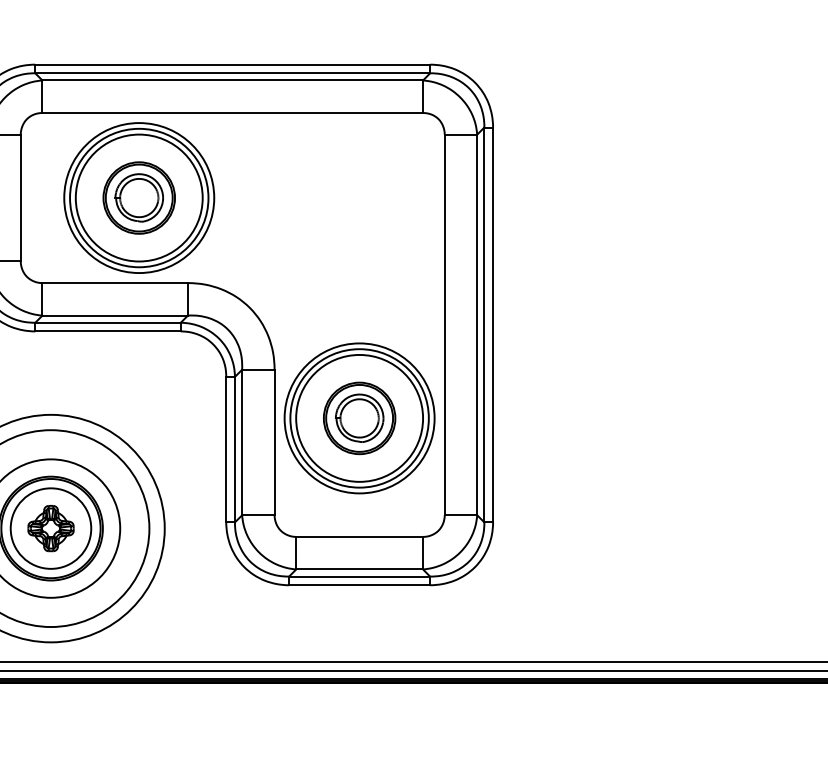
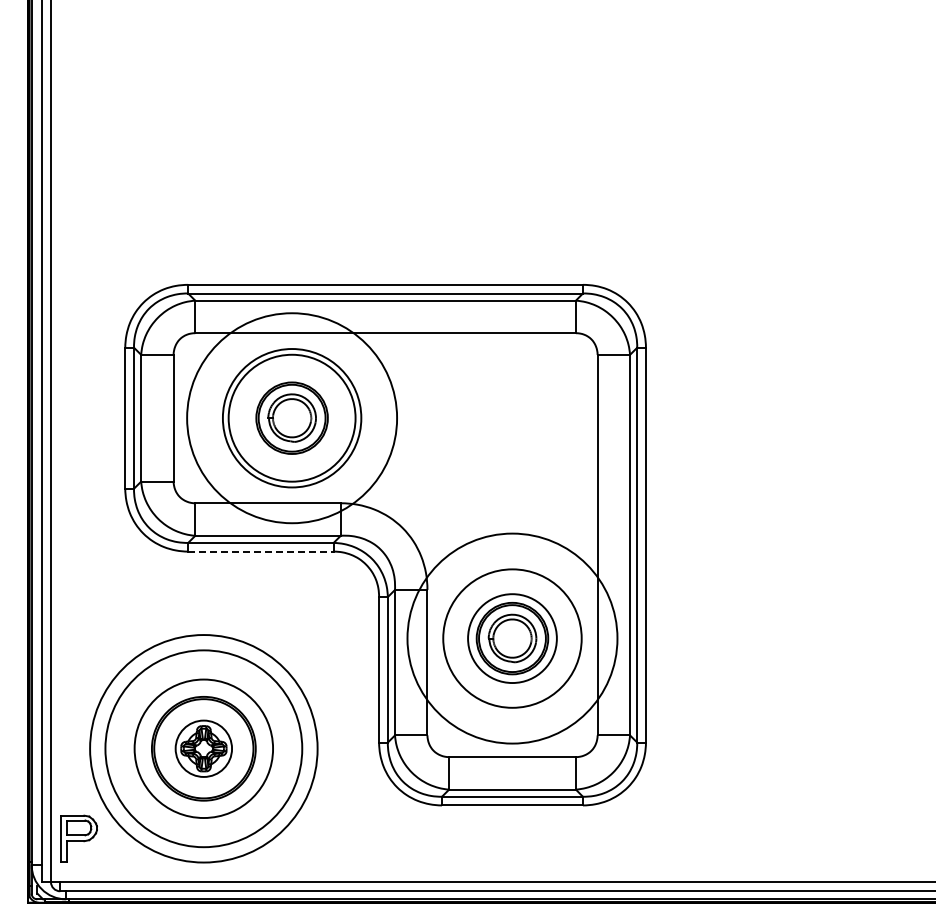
circle: (139, 198) -> (292, 418), size x1.4
line: (107, 331) -> (260, 551), solid -> dashed
circle: (359, 418) -> (512, 638), size x0.7
circle: (359, 418) -> (512, 638), size x1.4
circle: (50, 528) -> (203, 748), size x0.7

